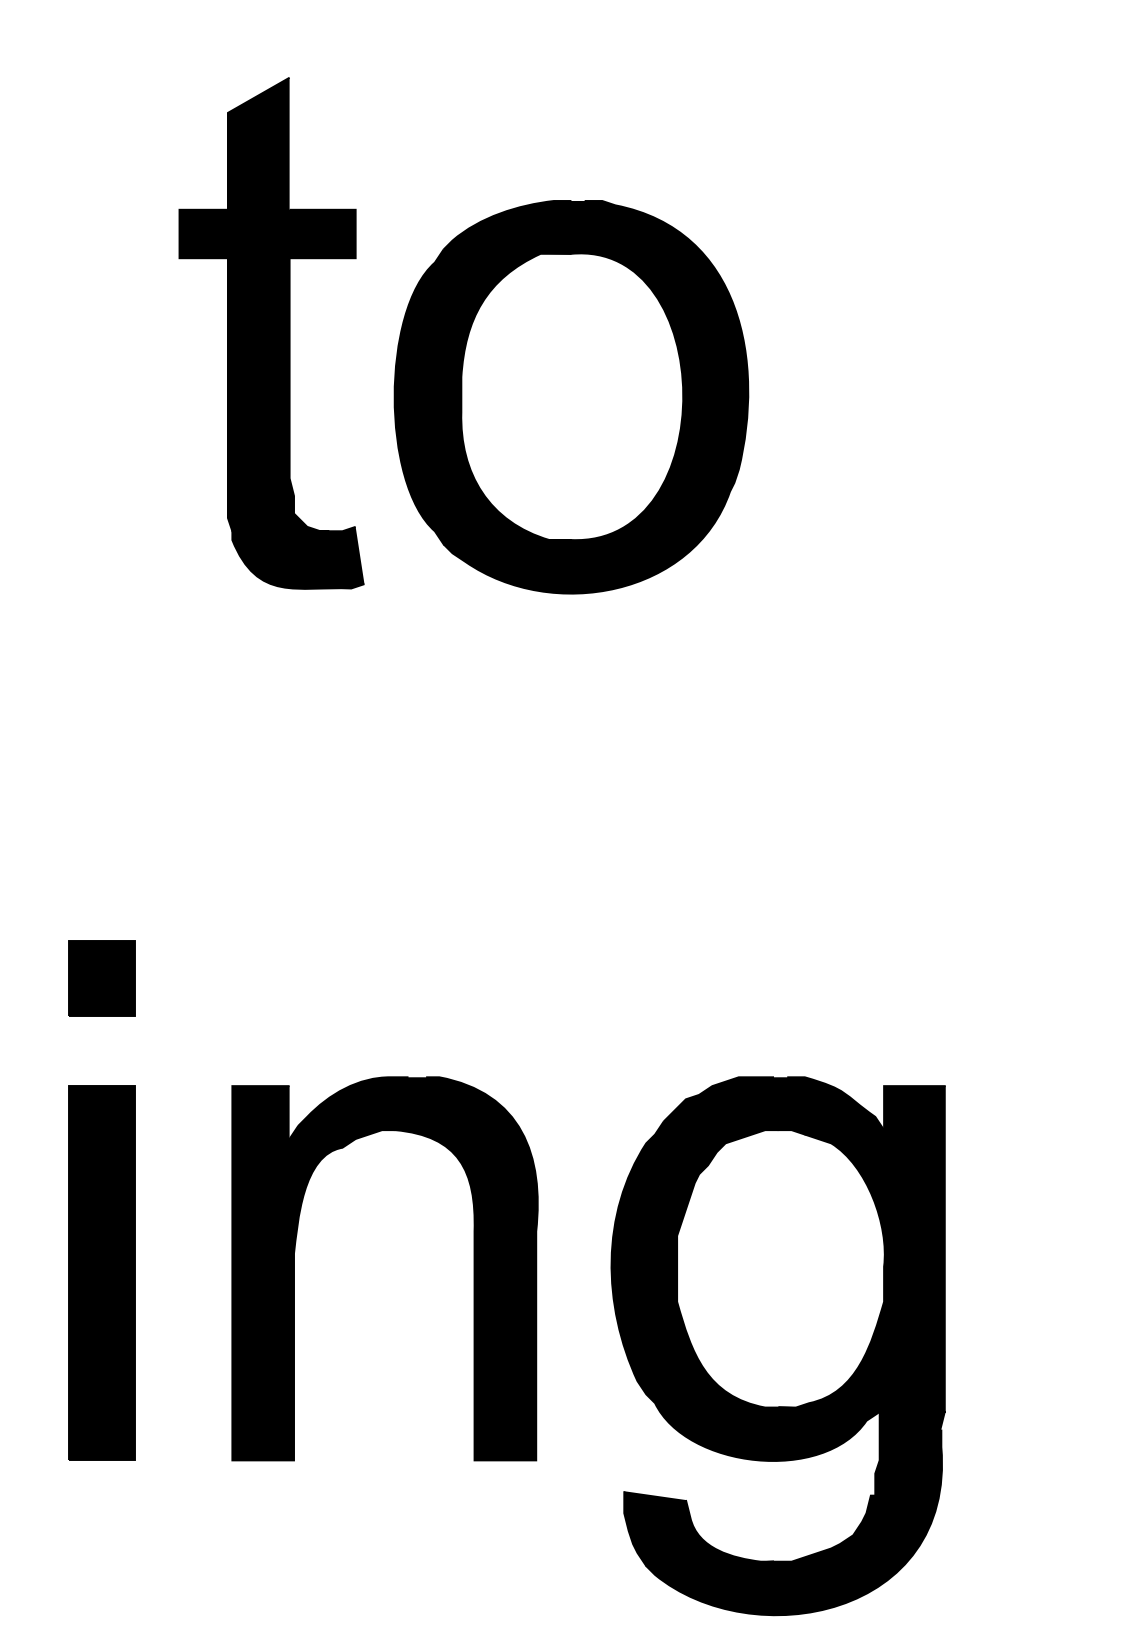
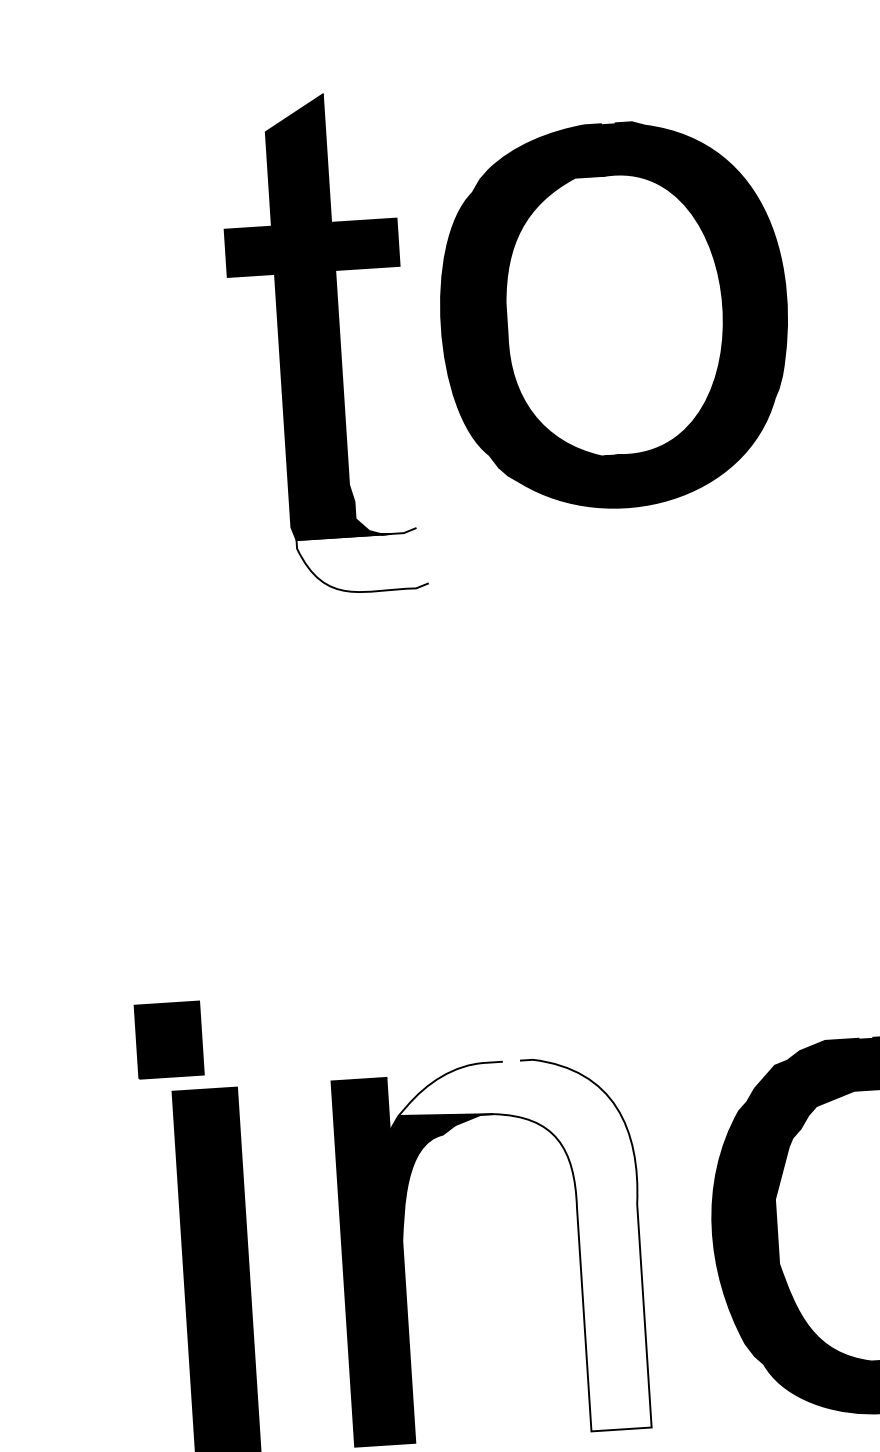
part: (571, 397) -> (614, 315), moved
fill: (298, 557) -> (362, 561), removed
part: (101, 978) -> (168, 1040), moved
fill: (417, 1268) -> (523, 1247), removed

